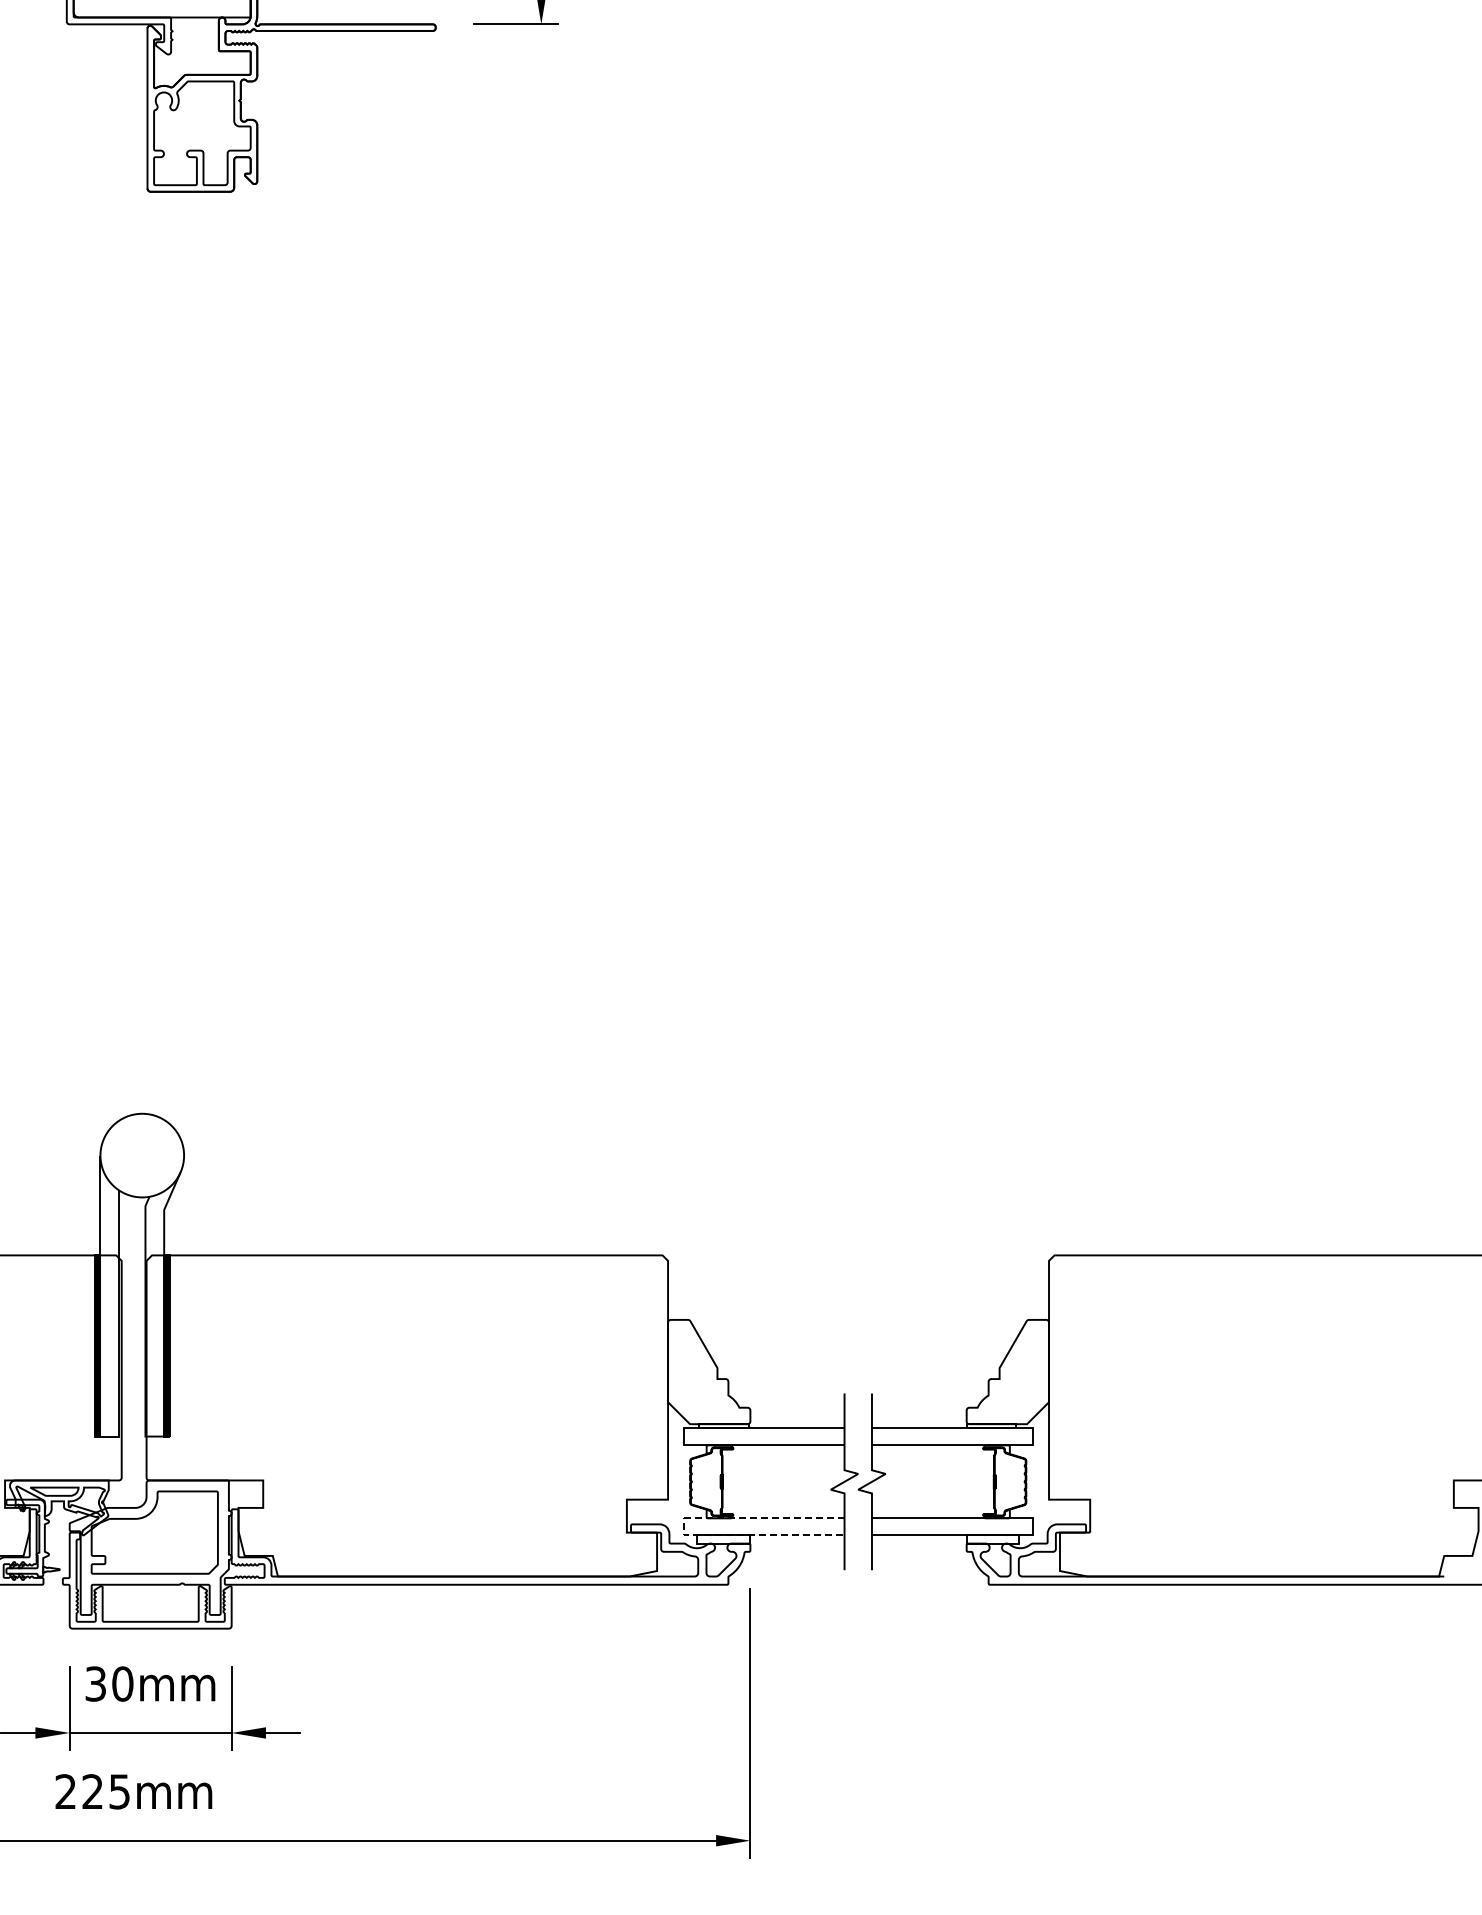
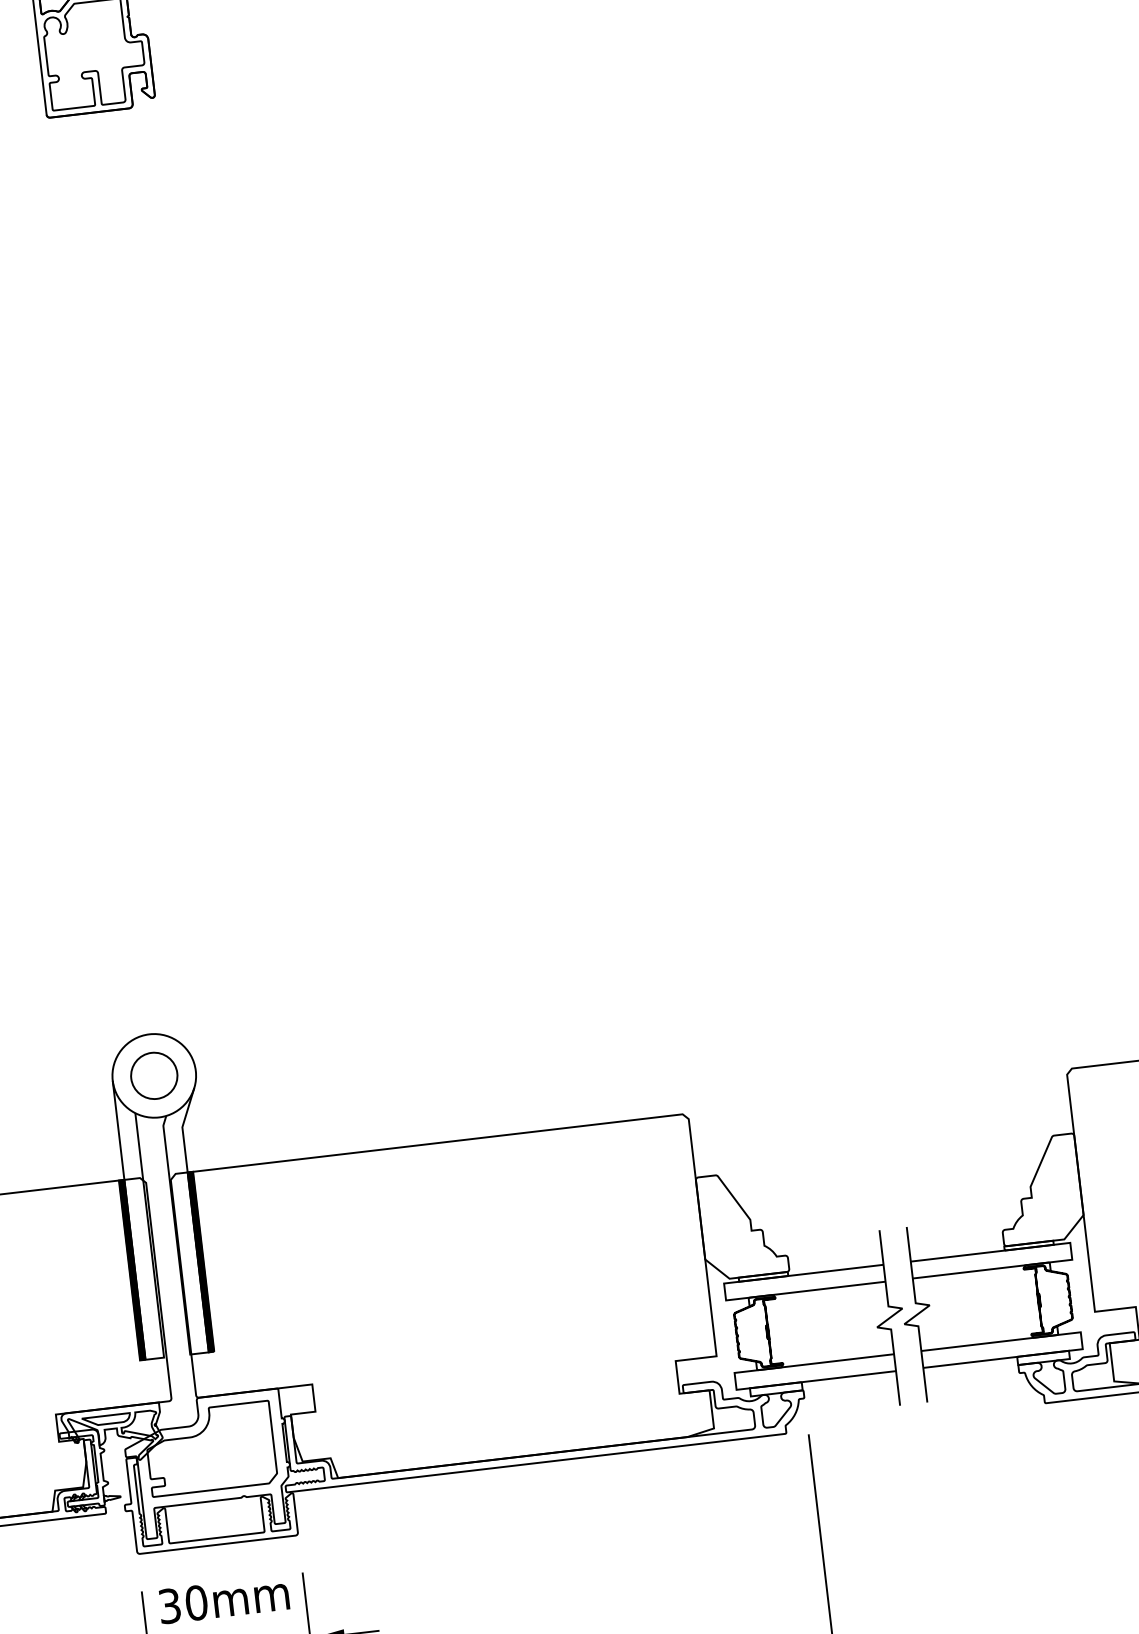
circle: (142, 1155) -> (154, 1075), added
line: (683, 1526) -> (735, 1381), dashed -> solid

